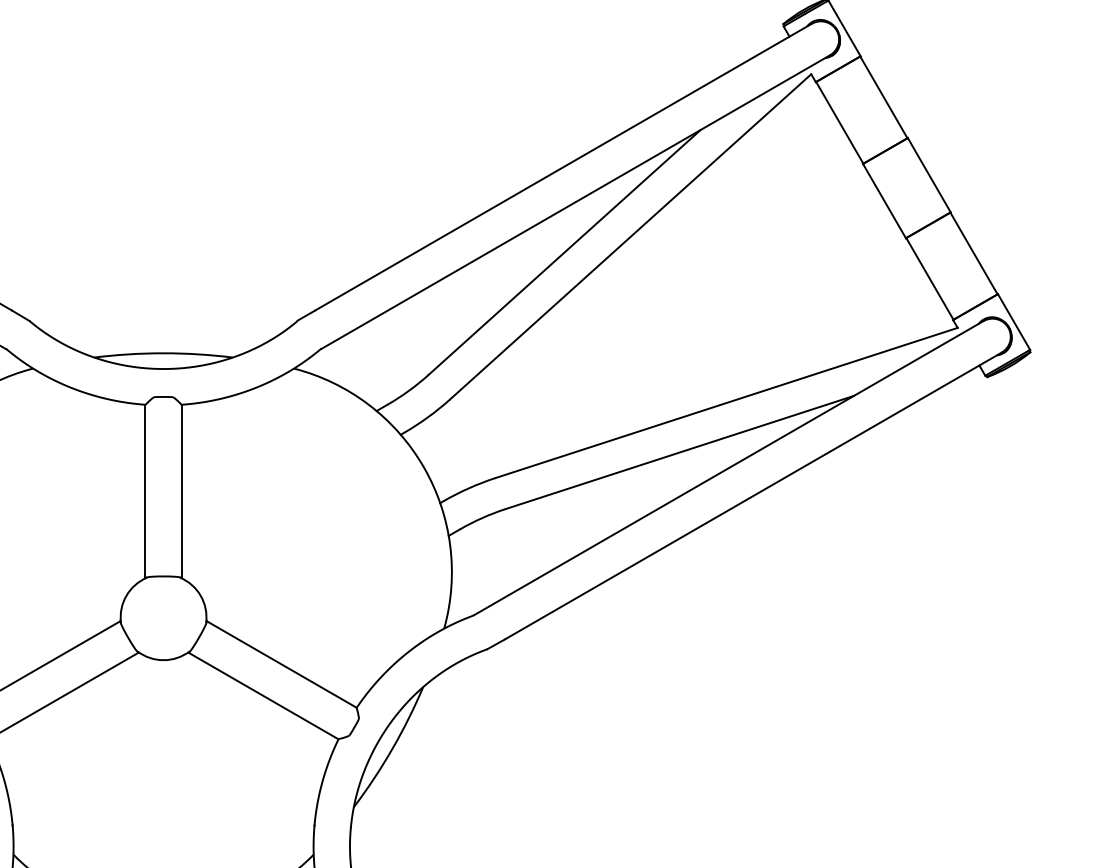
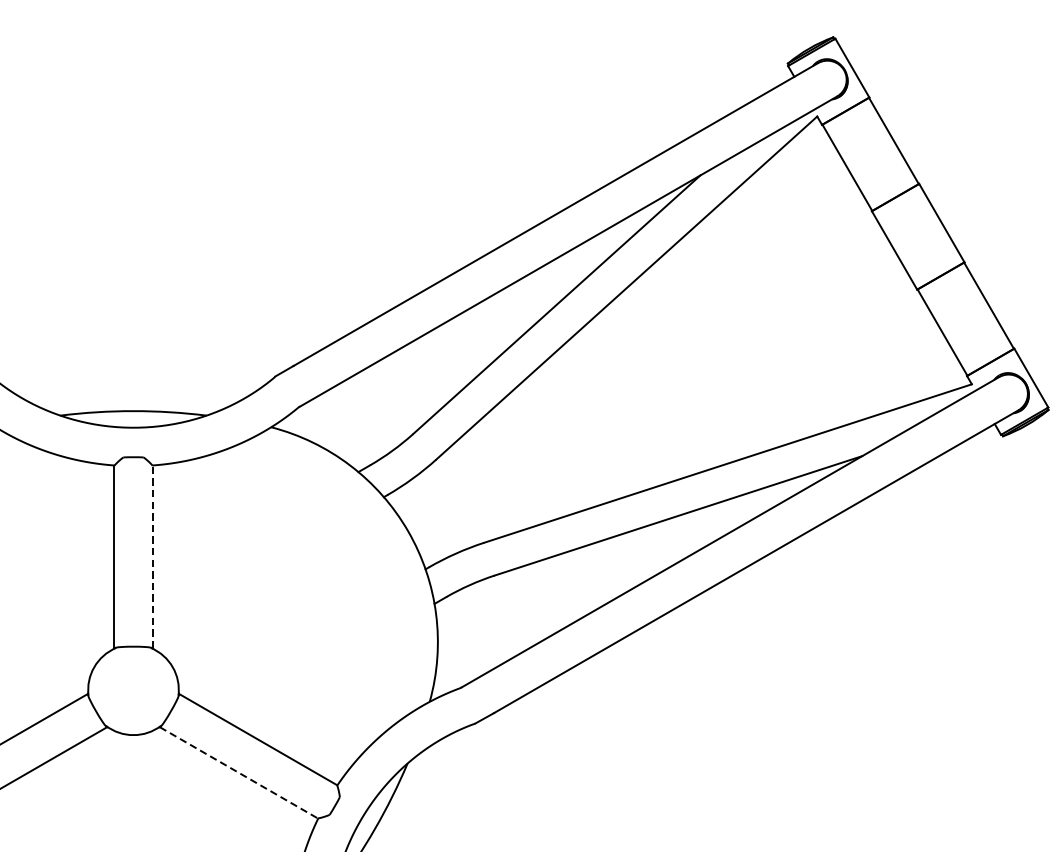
line: (181, 491) -> (152, 557), solid -> dashed
line: (263, 696) -> (238, 773), solid -> dashed

